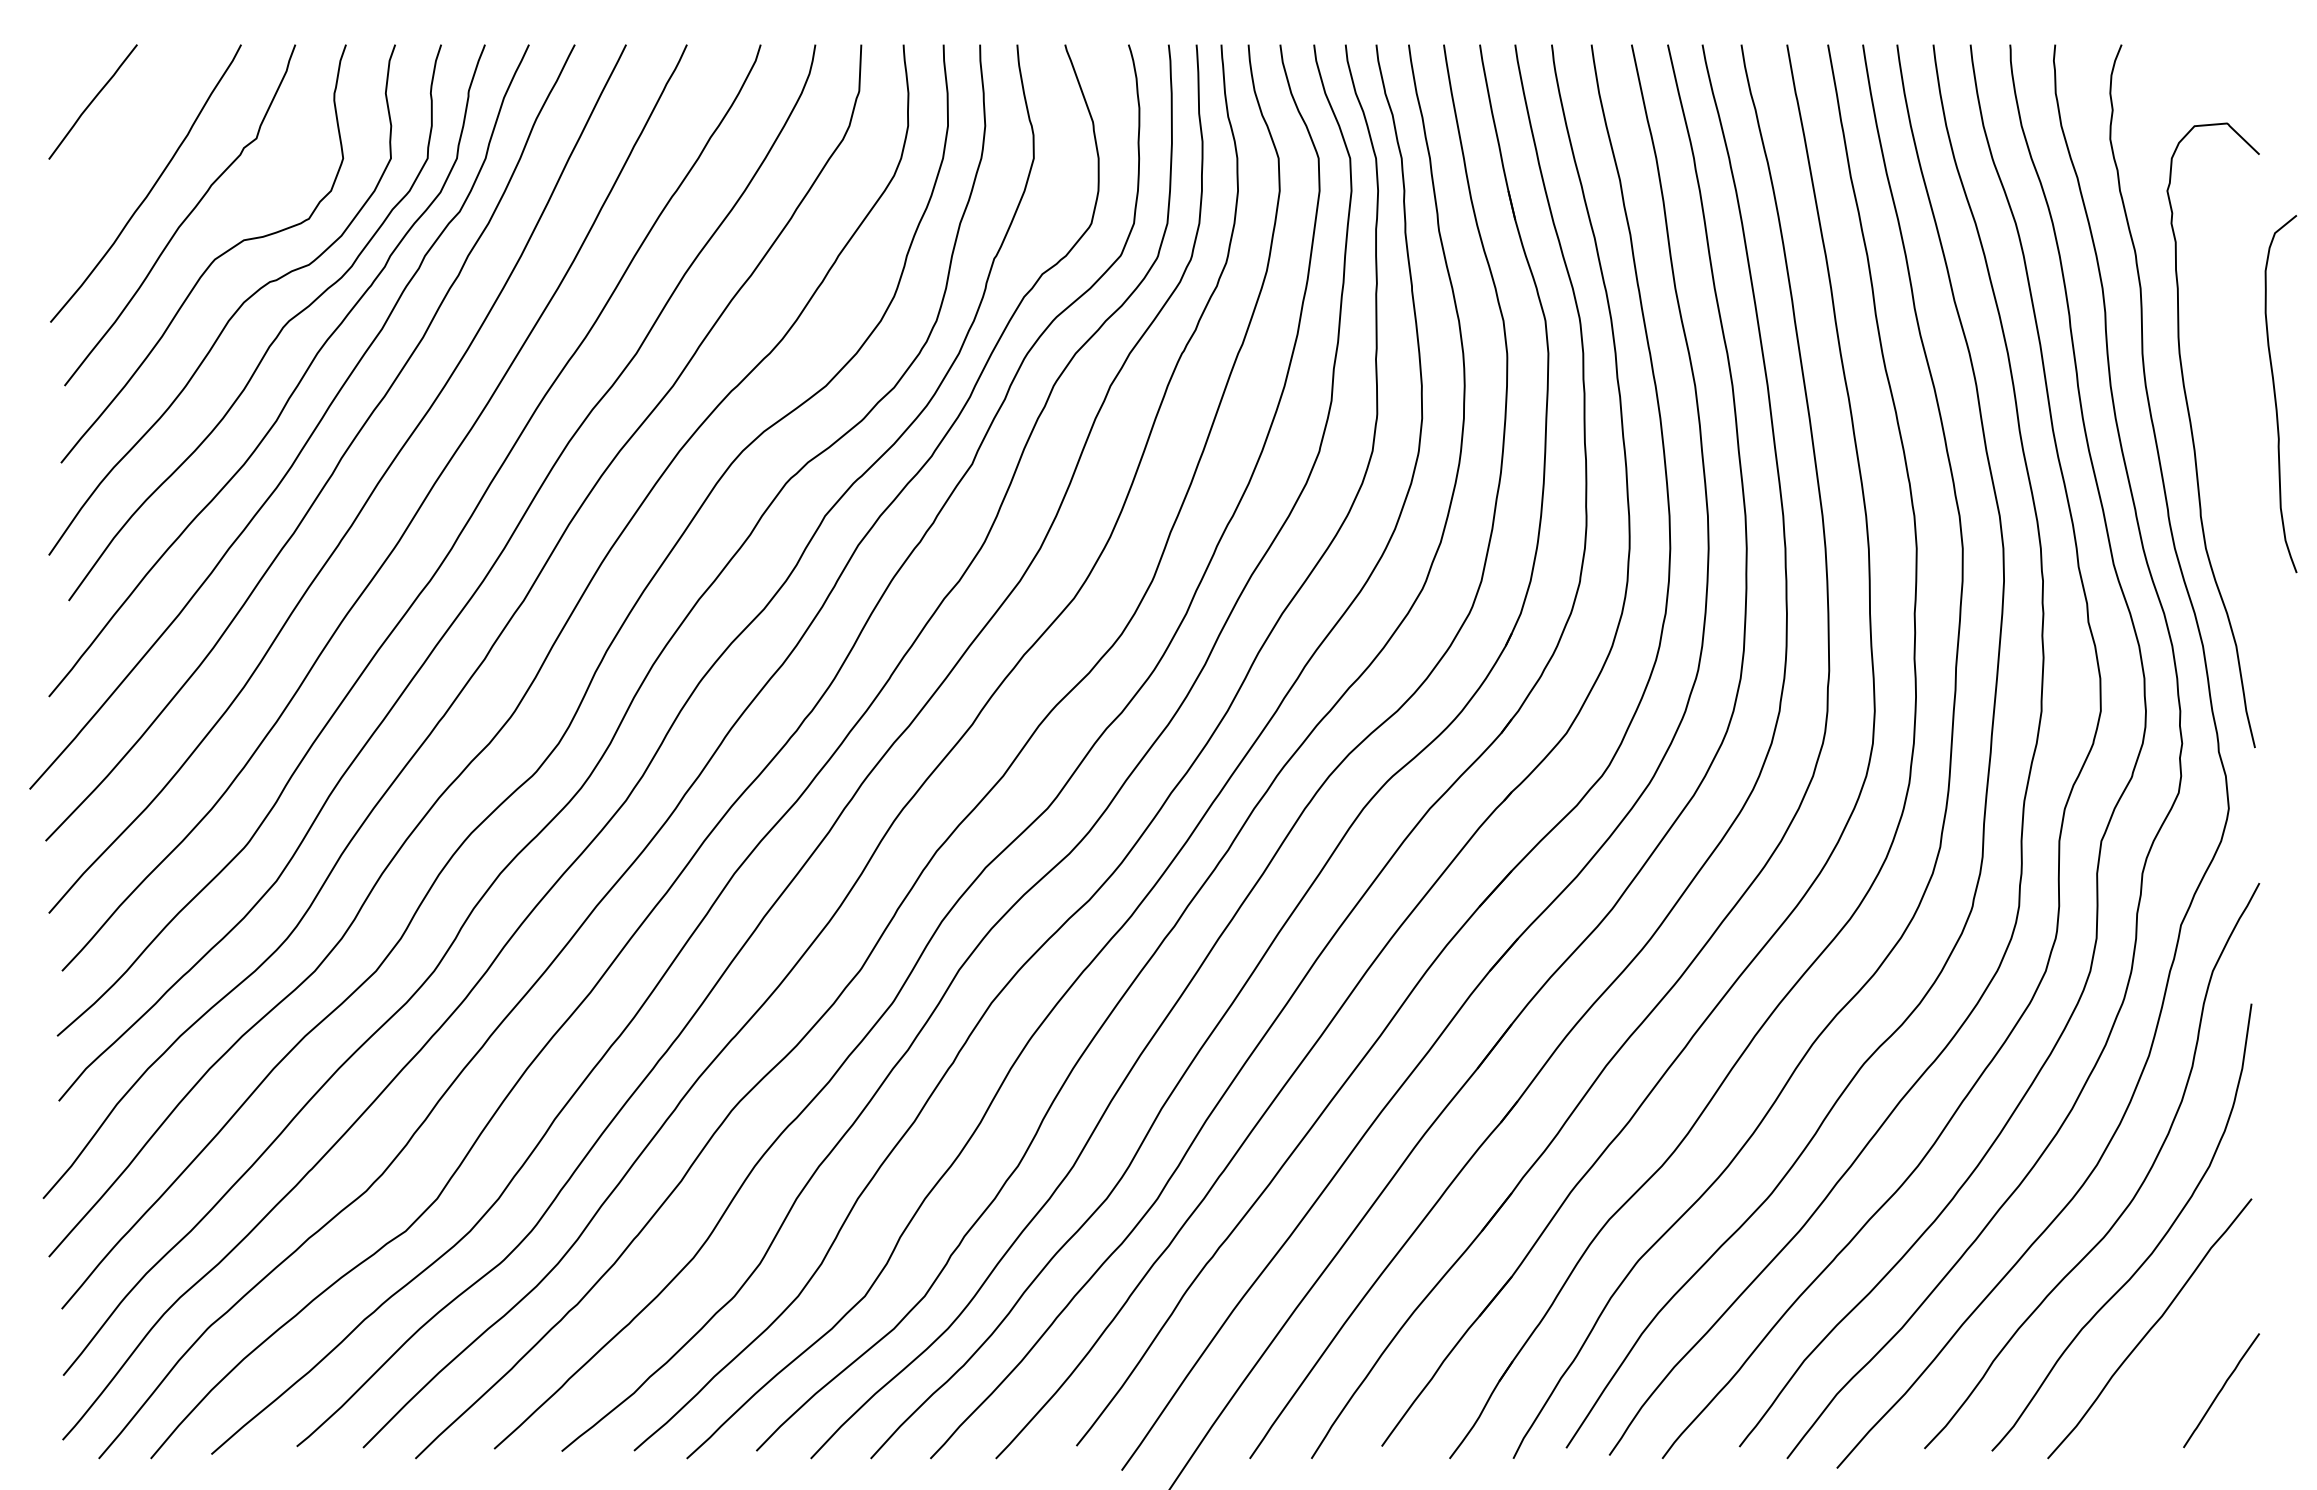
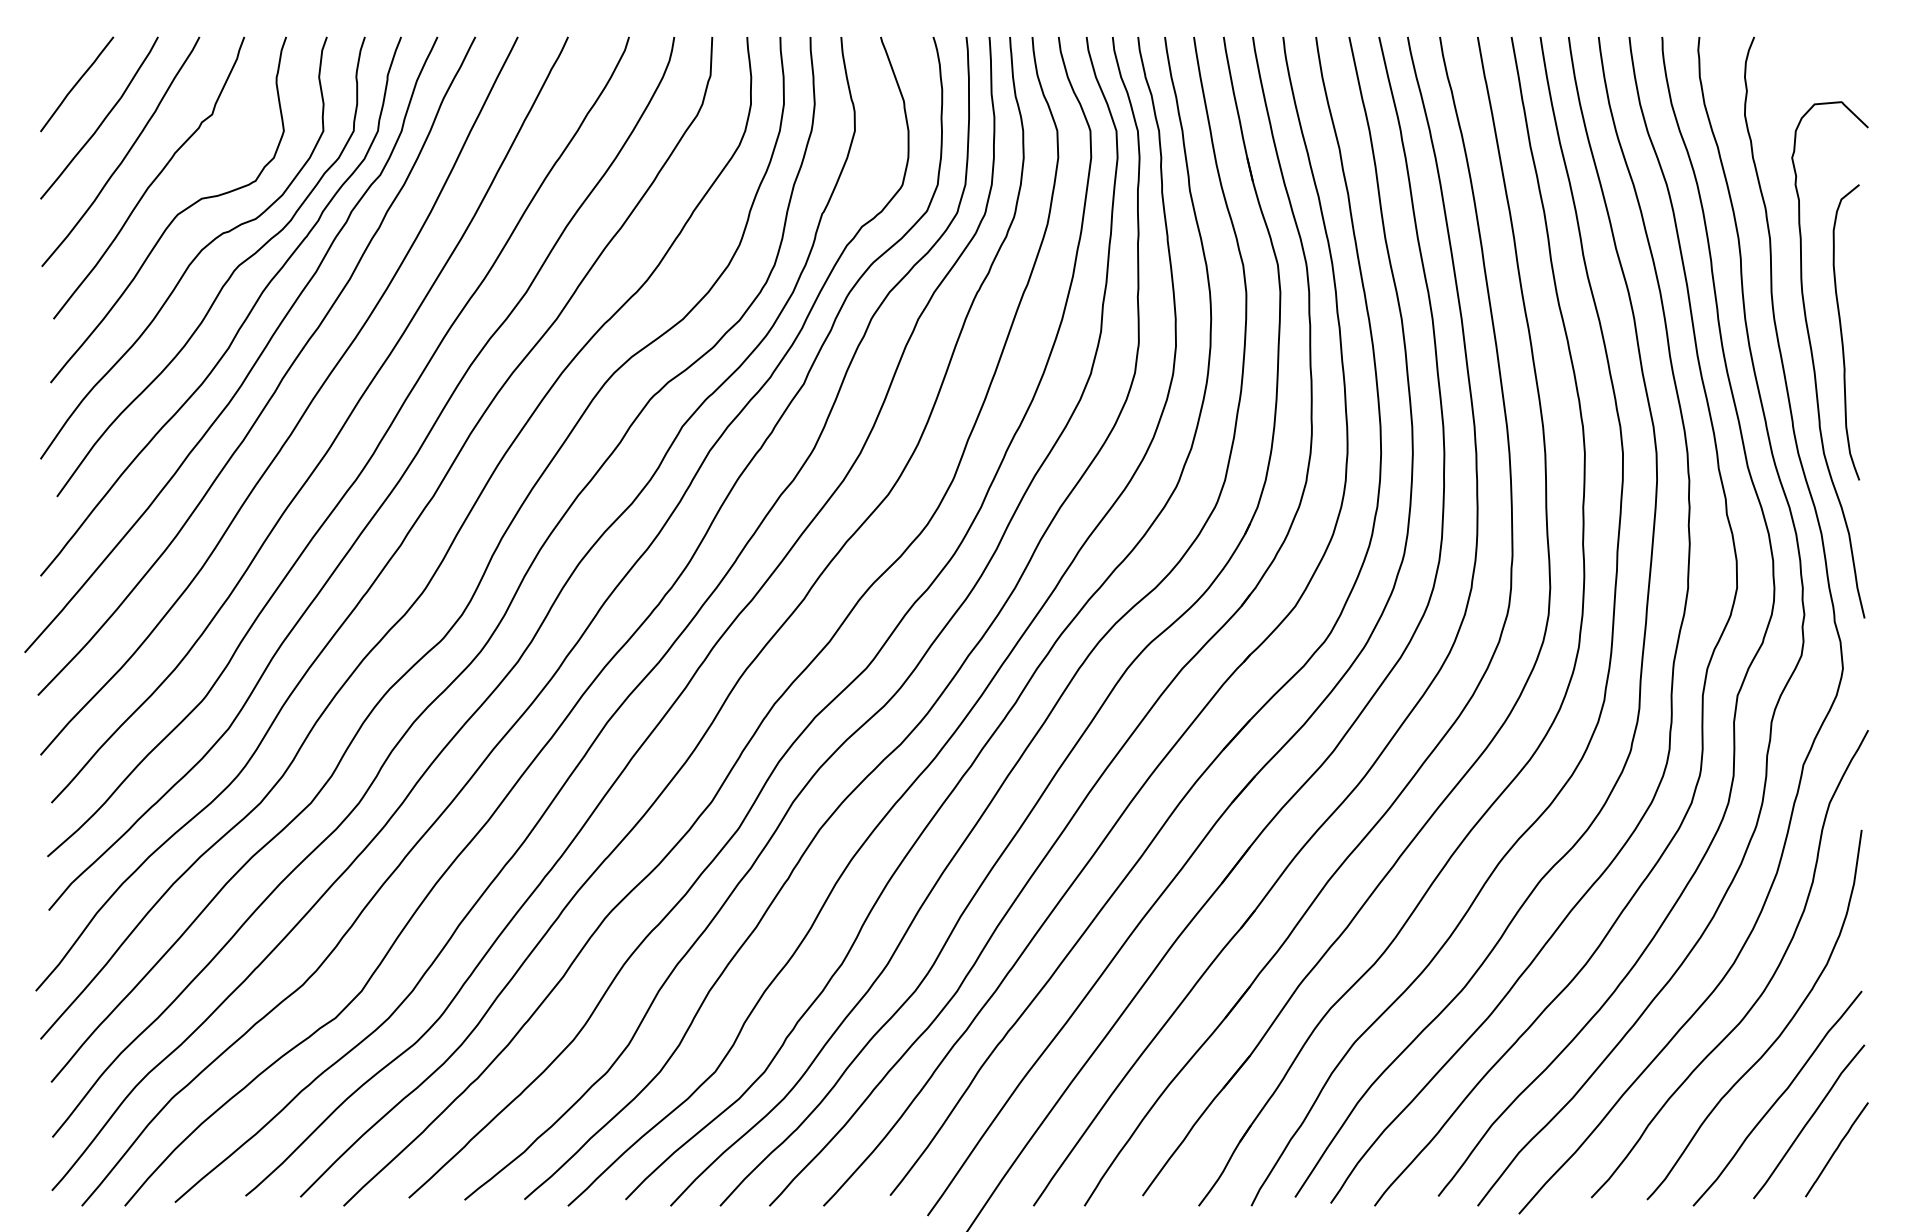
curve: (123, 146) -> (102, 121), added
curve: (2275, 394) -> (1841, 332), moved
curve: (2187, 1356) -> (1808, 1121), added

